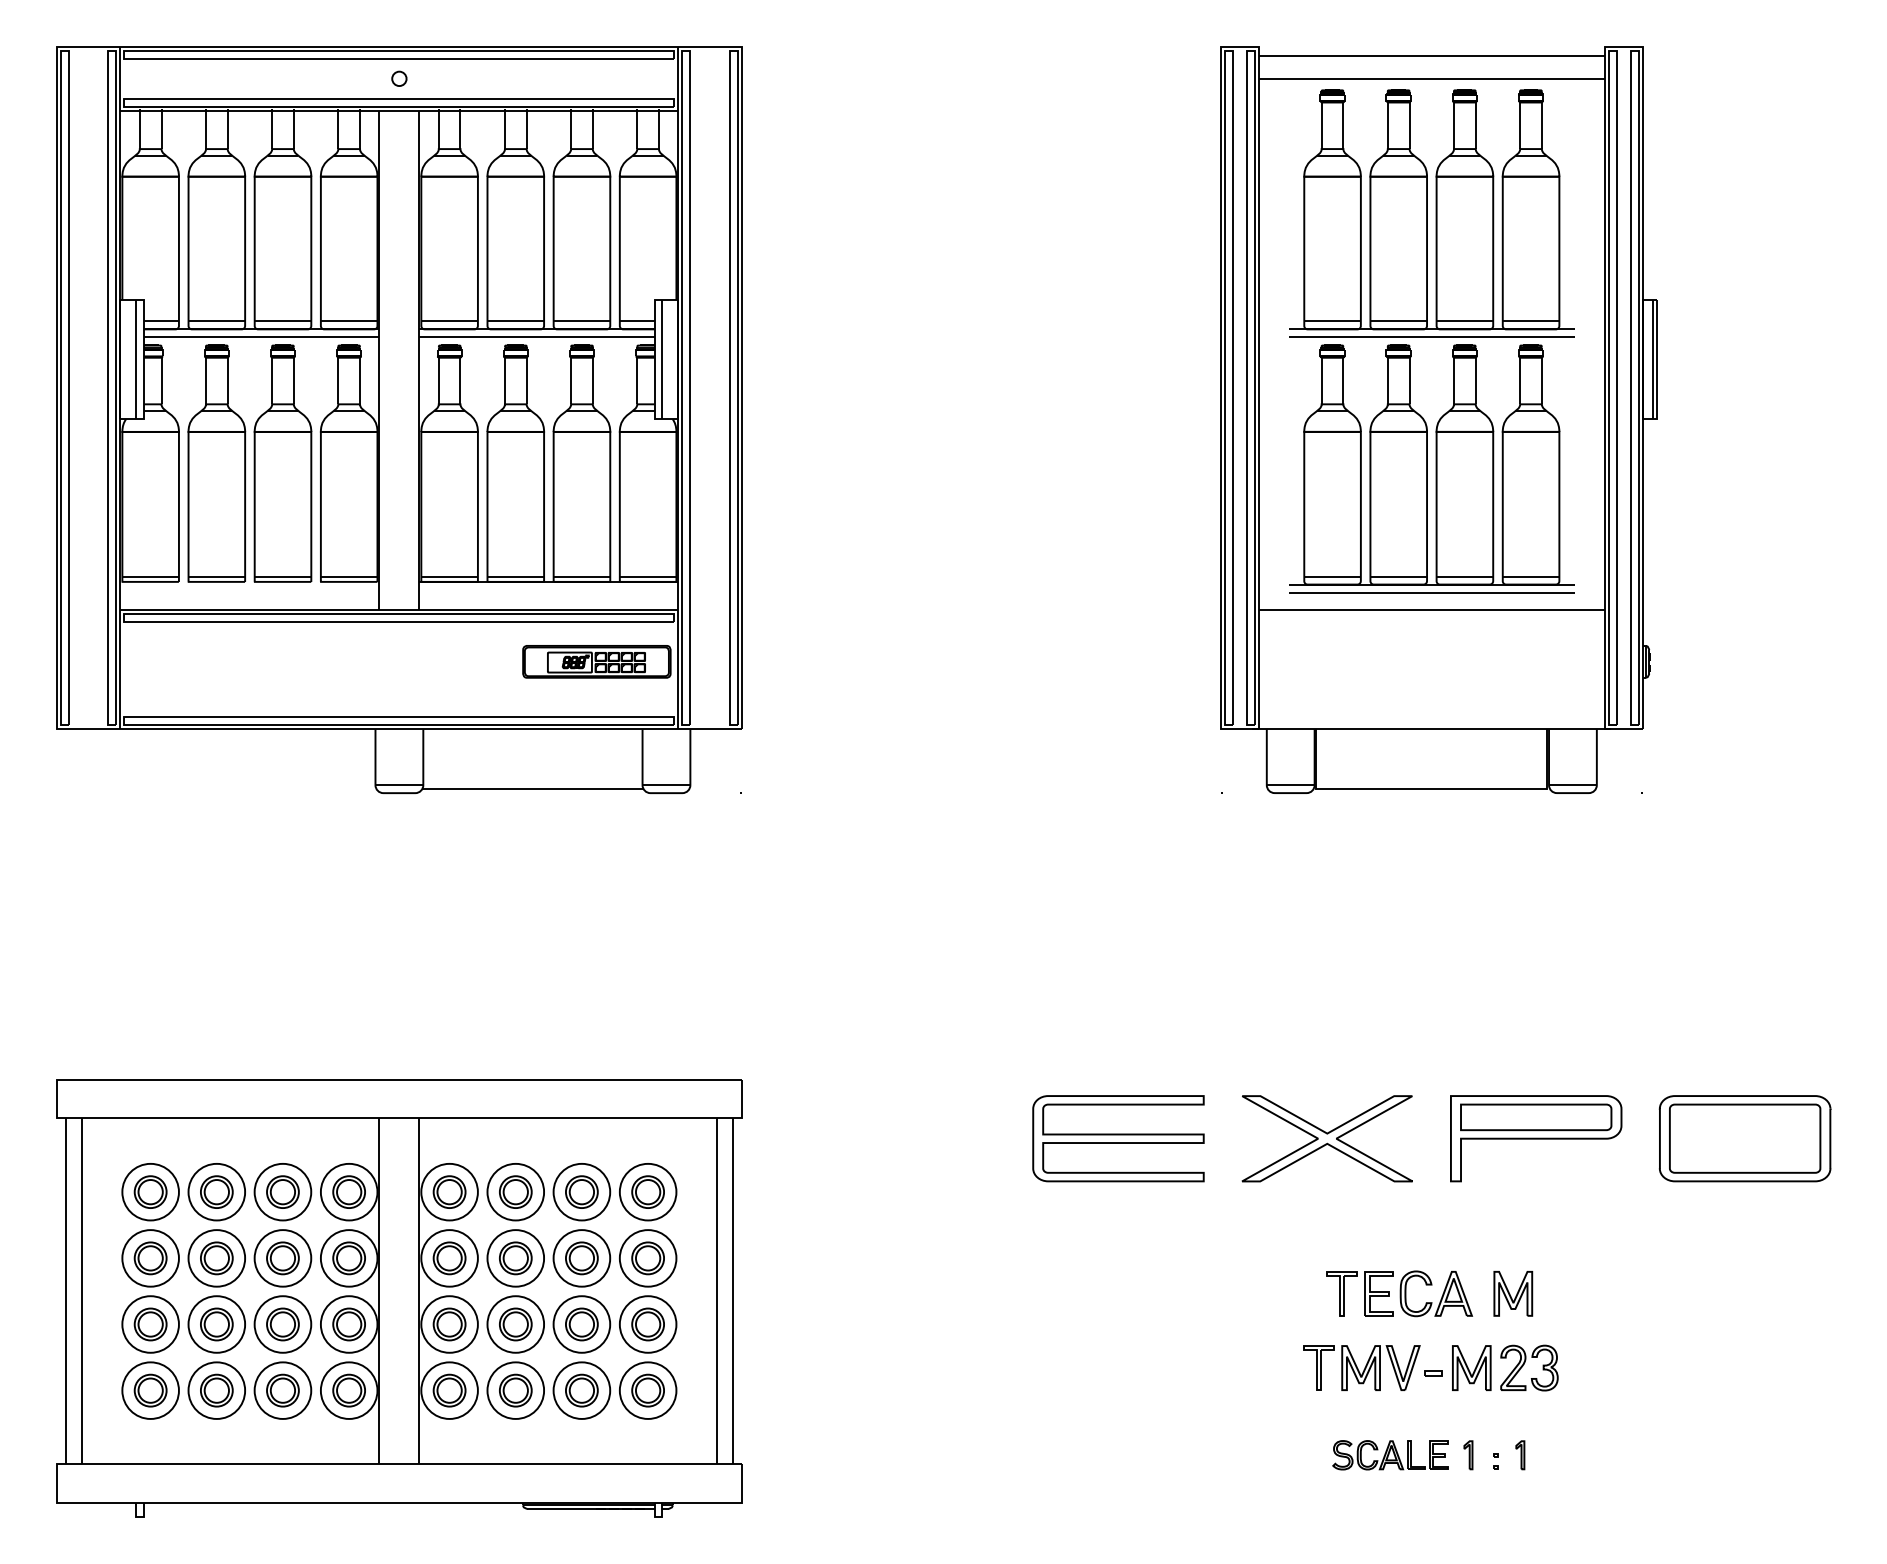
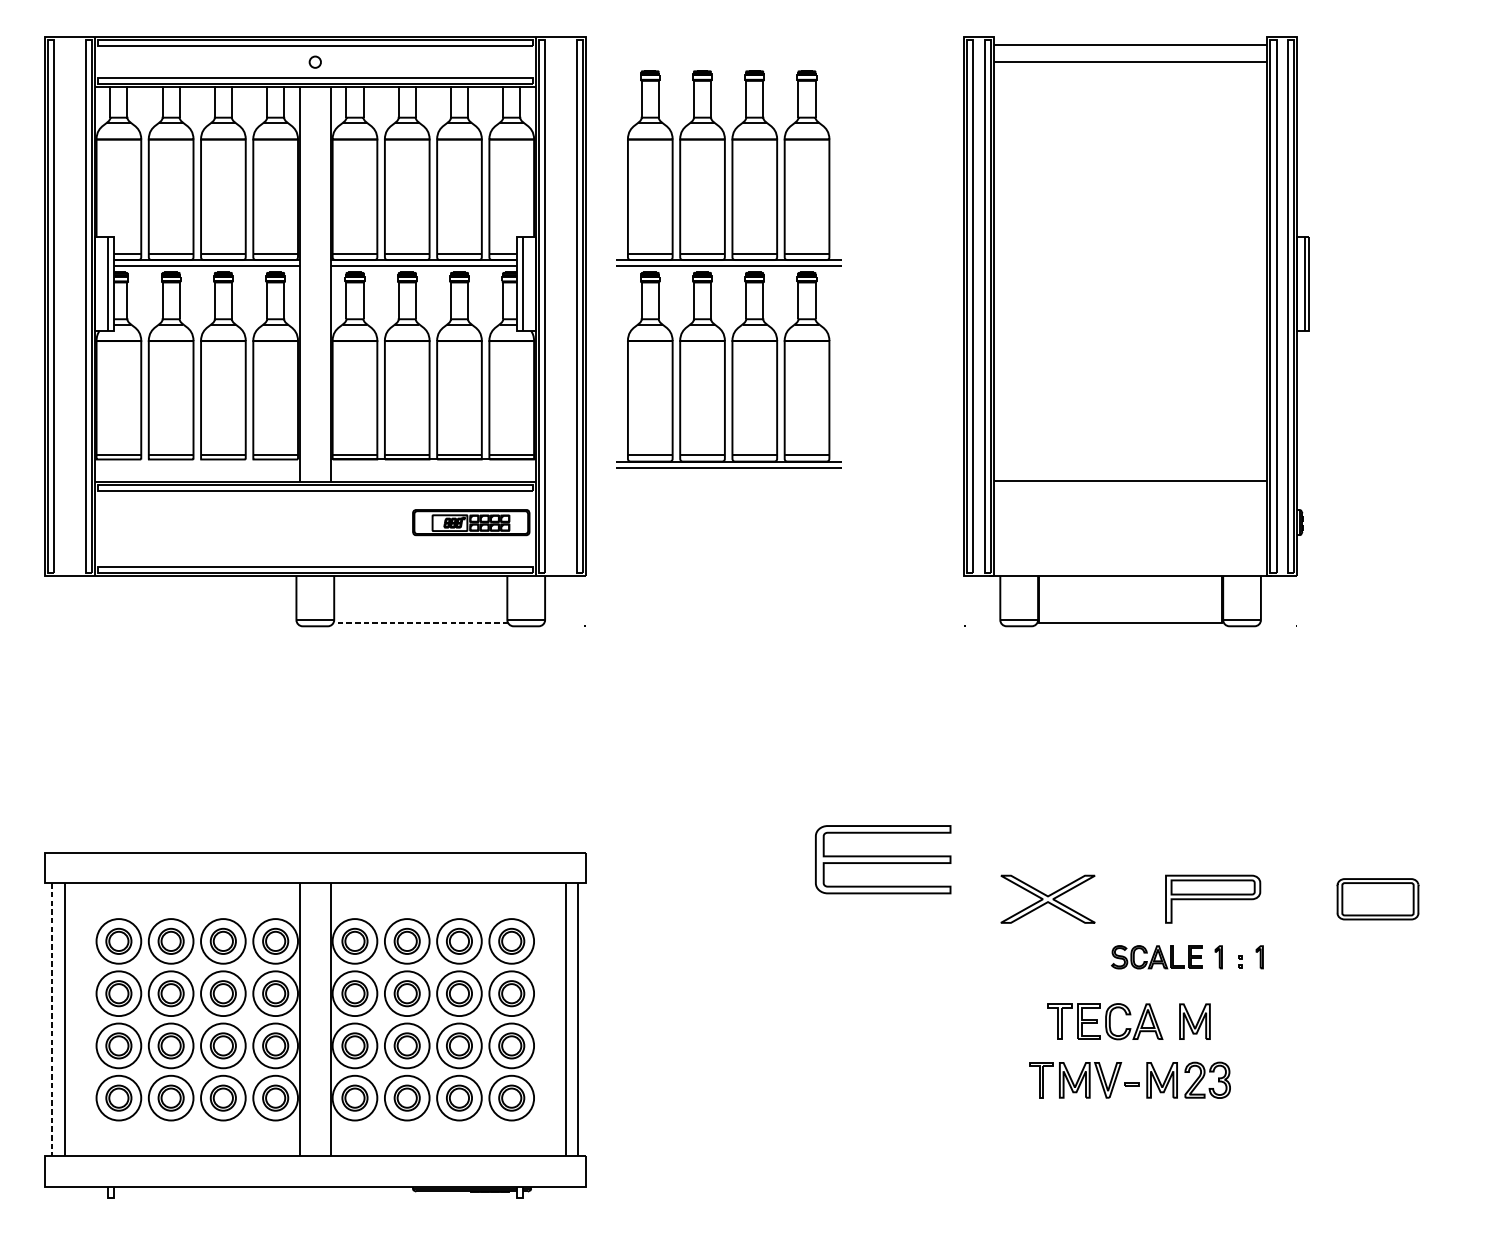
part: (1431, 341) -> (728, 269), moved
line: (532, 789) -> (420, 623), solid -> dashed
part: (1118, 1138) -> (883, 859), moved
part: (1326, 1138) -> (1047, 899), size x0.7
part: (1536, 1138) -> (1213, 899), size x0.7
part: (1744, 1138) -> (1377, 899), size x0.6
line: (66, 1291) -> (52, 1019), solid -> dashed
part: (1428, 1455) -> (1187, 957), moved

